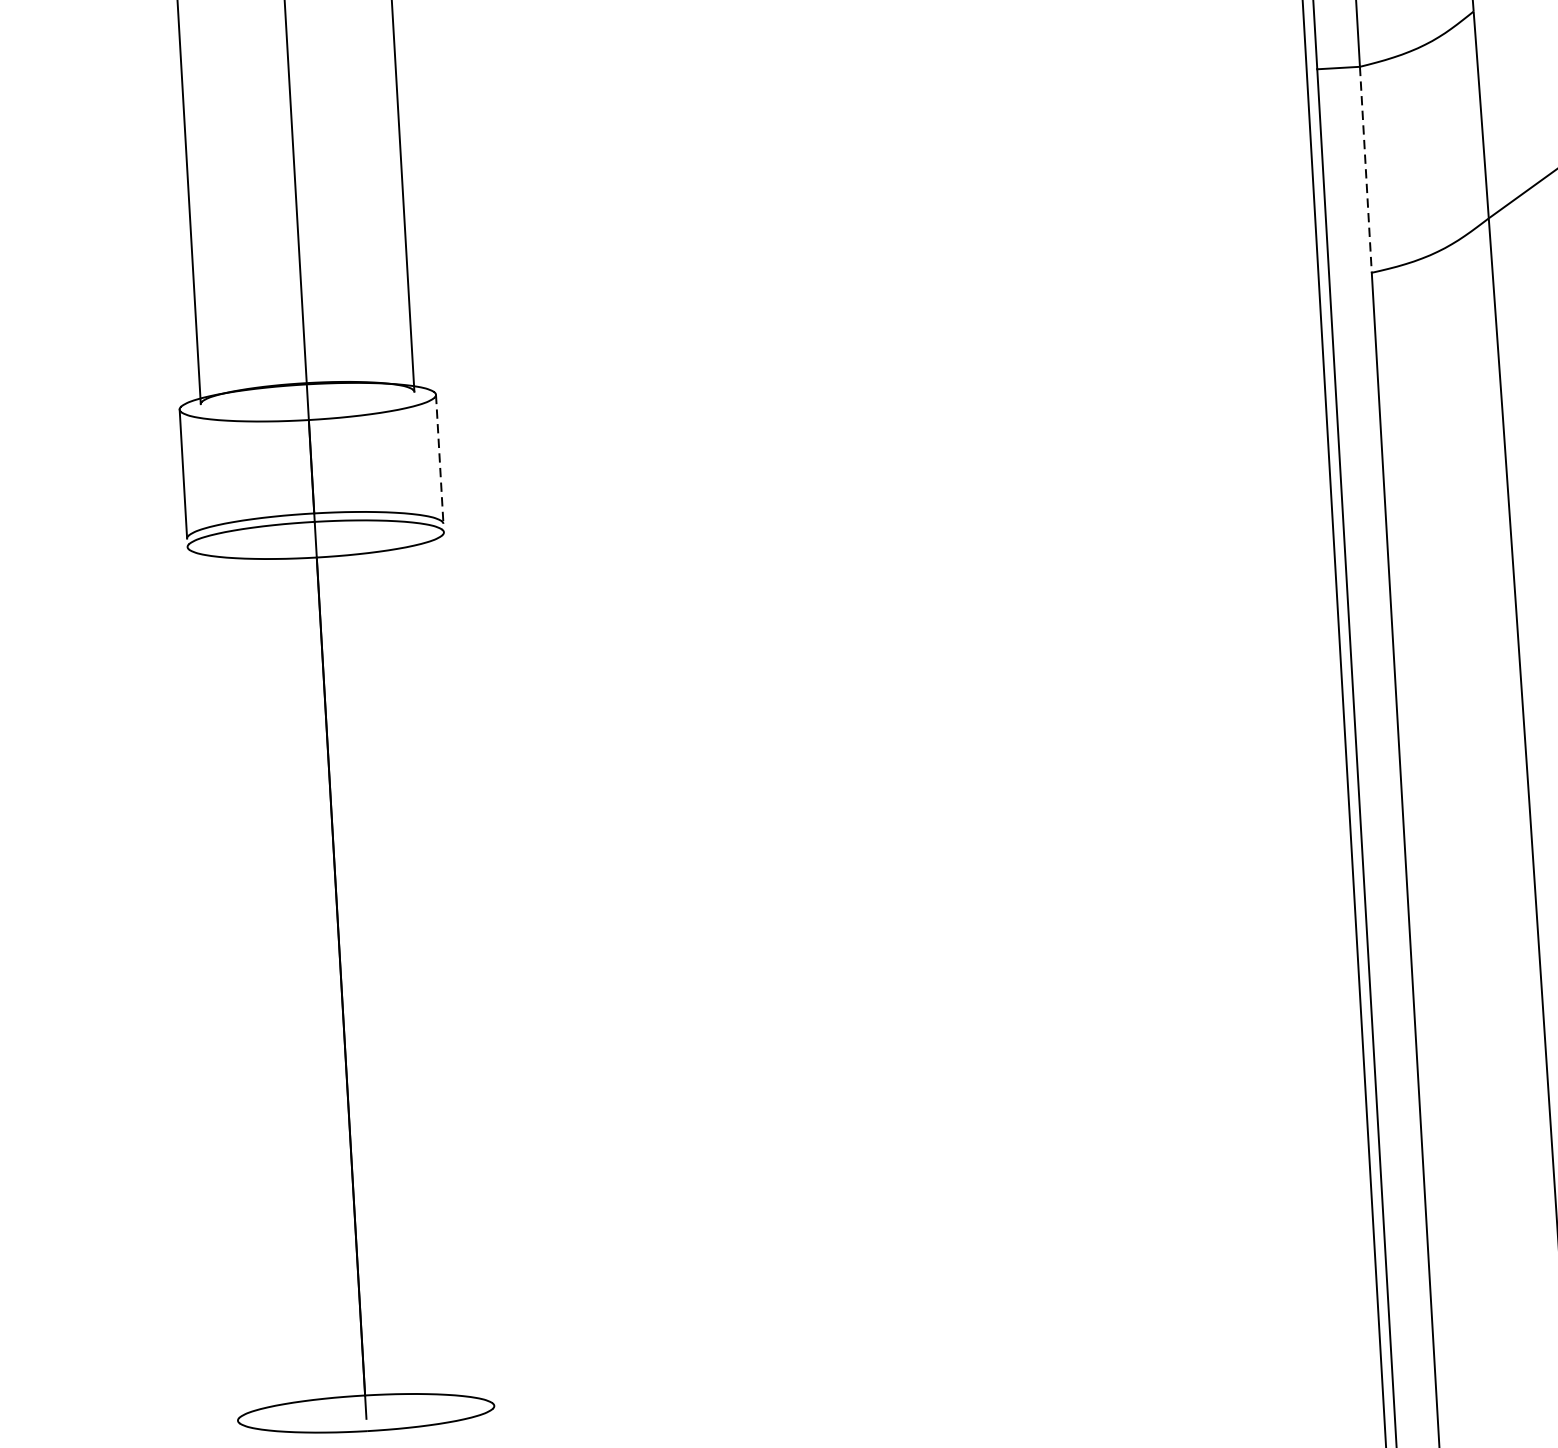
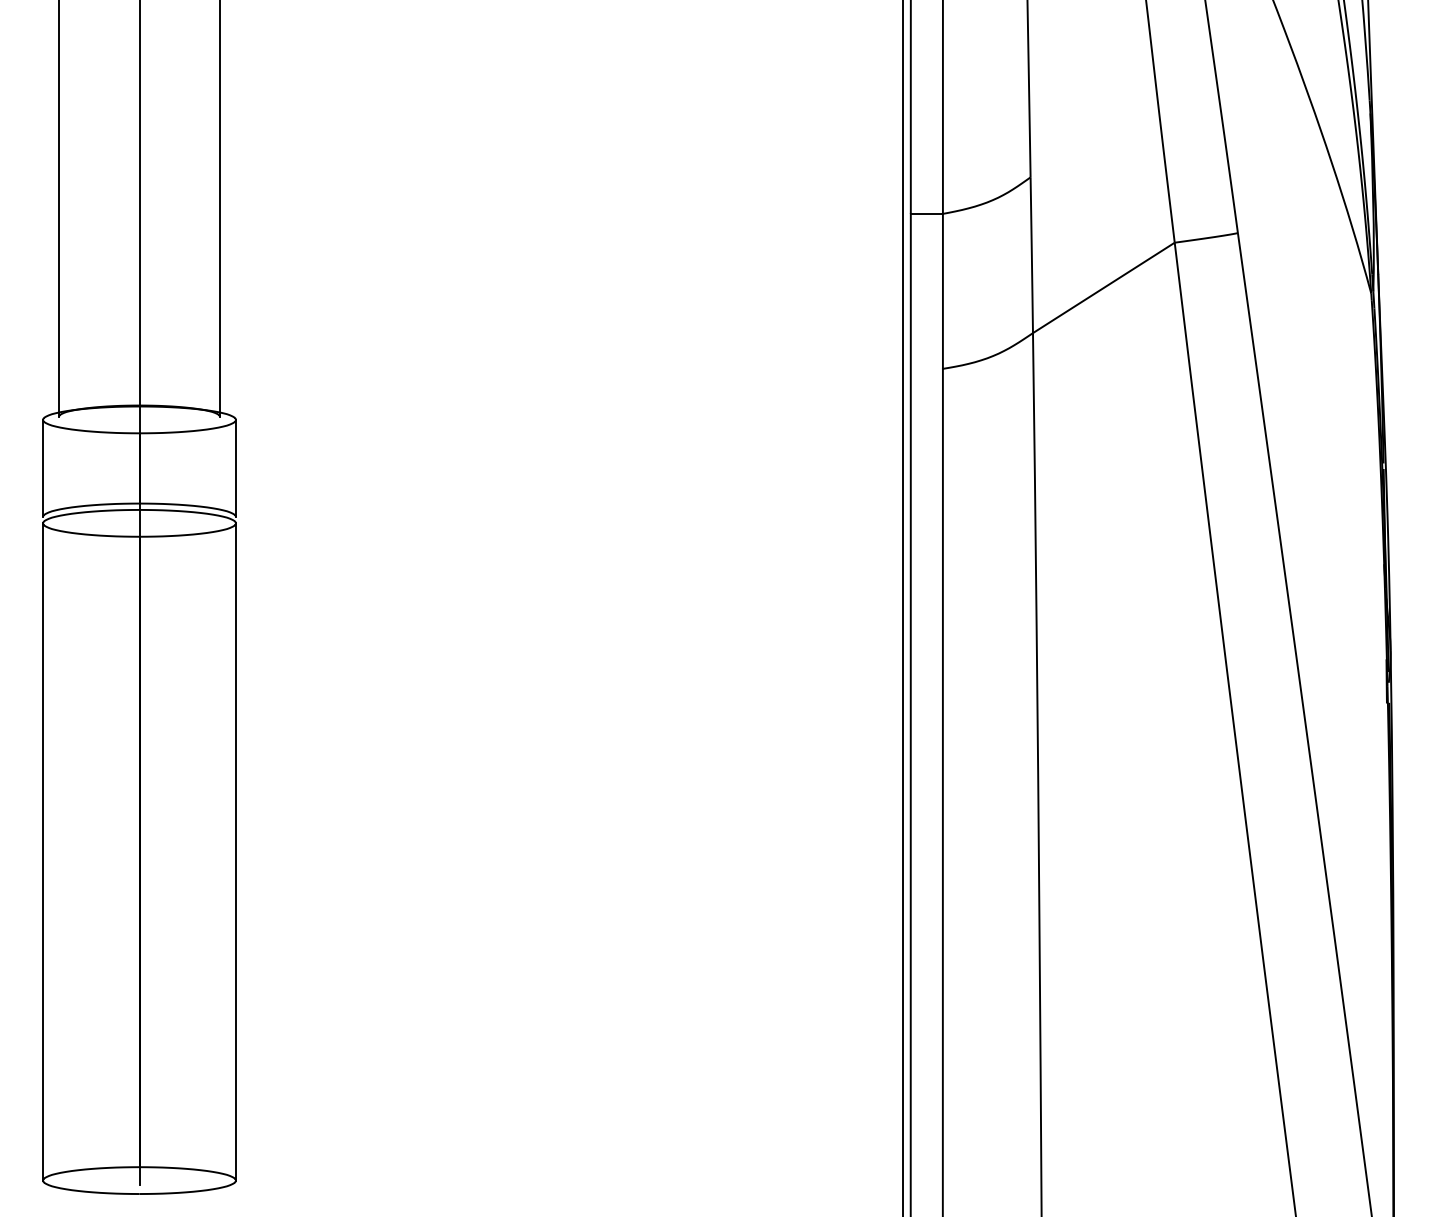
line: (1365, 169) -> (942, 291), dashed -> solid
line: (439, 459) -> (235, 468), dashed -> solid
line: (468, 968) -> (235, 851), added
line: (213, 983) -> (43, 851), added

